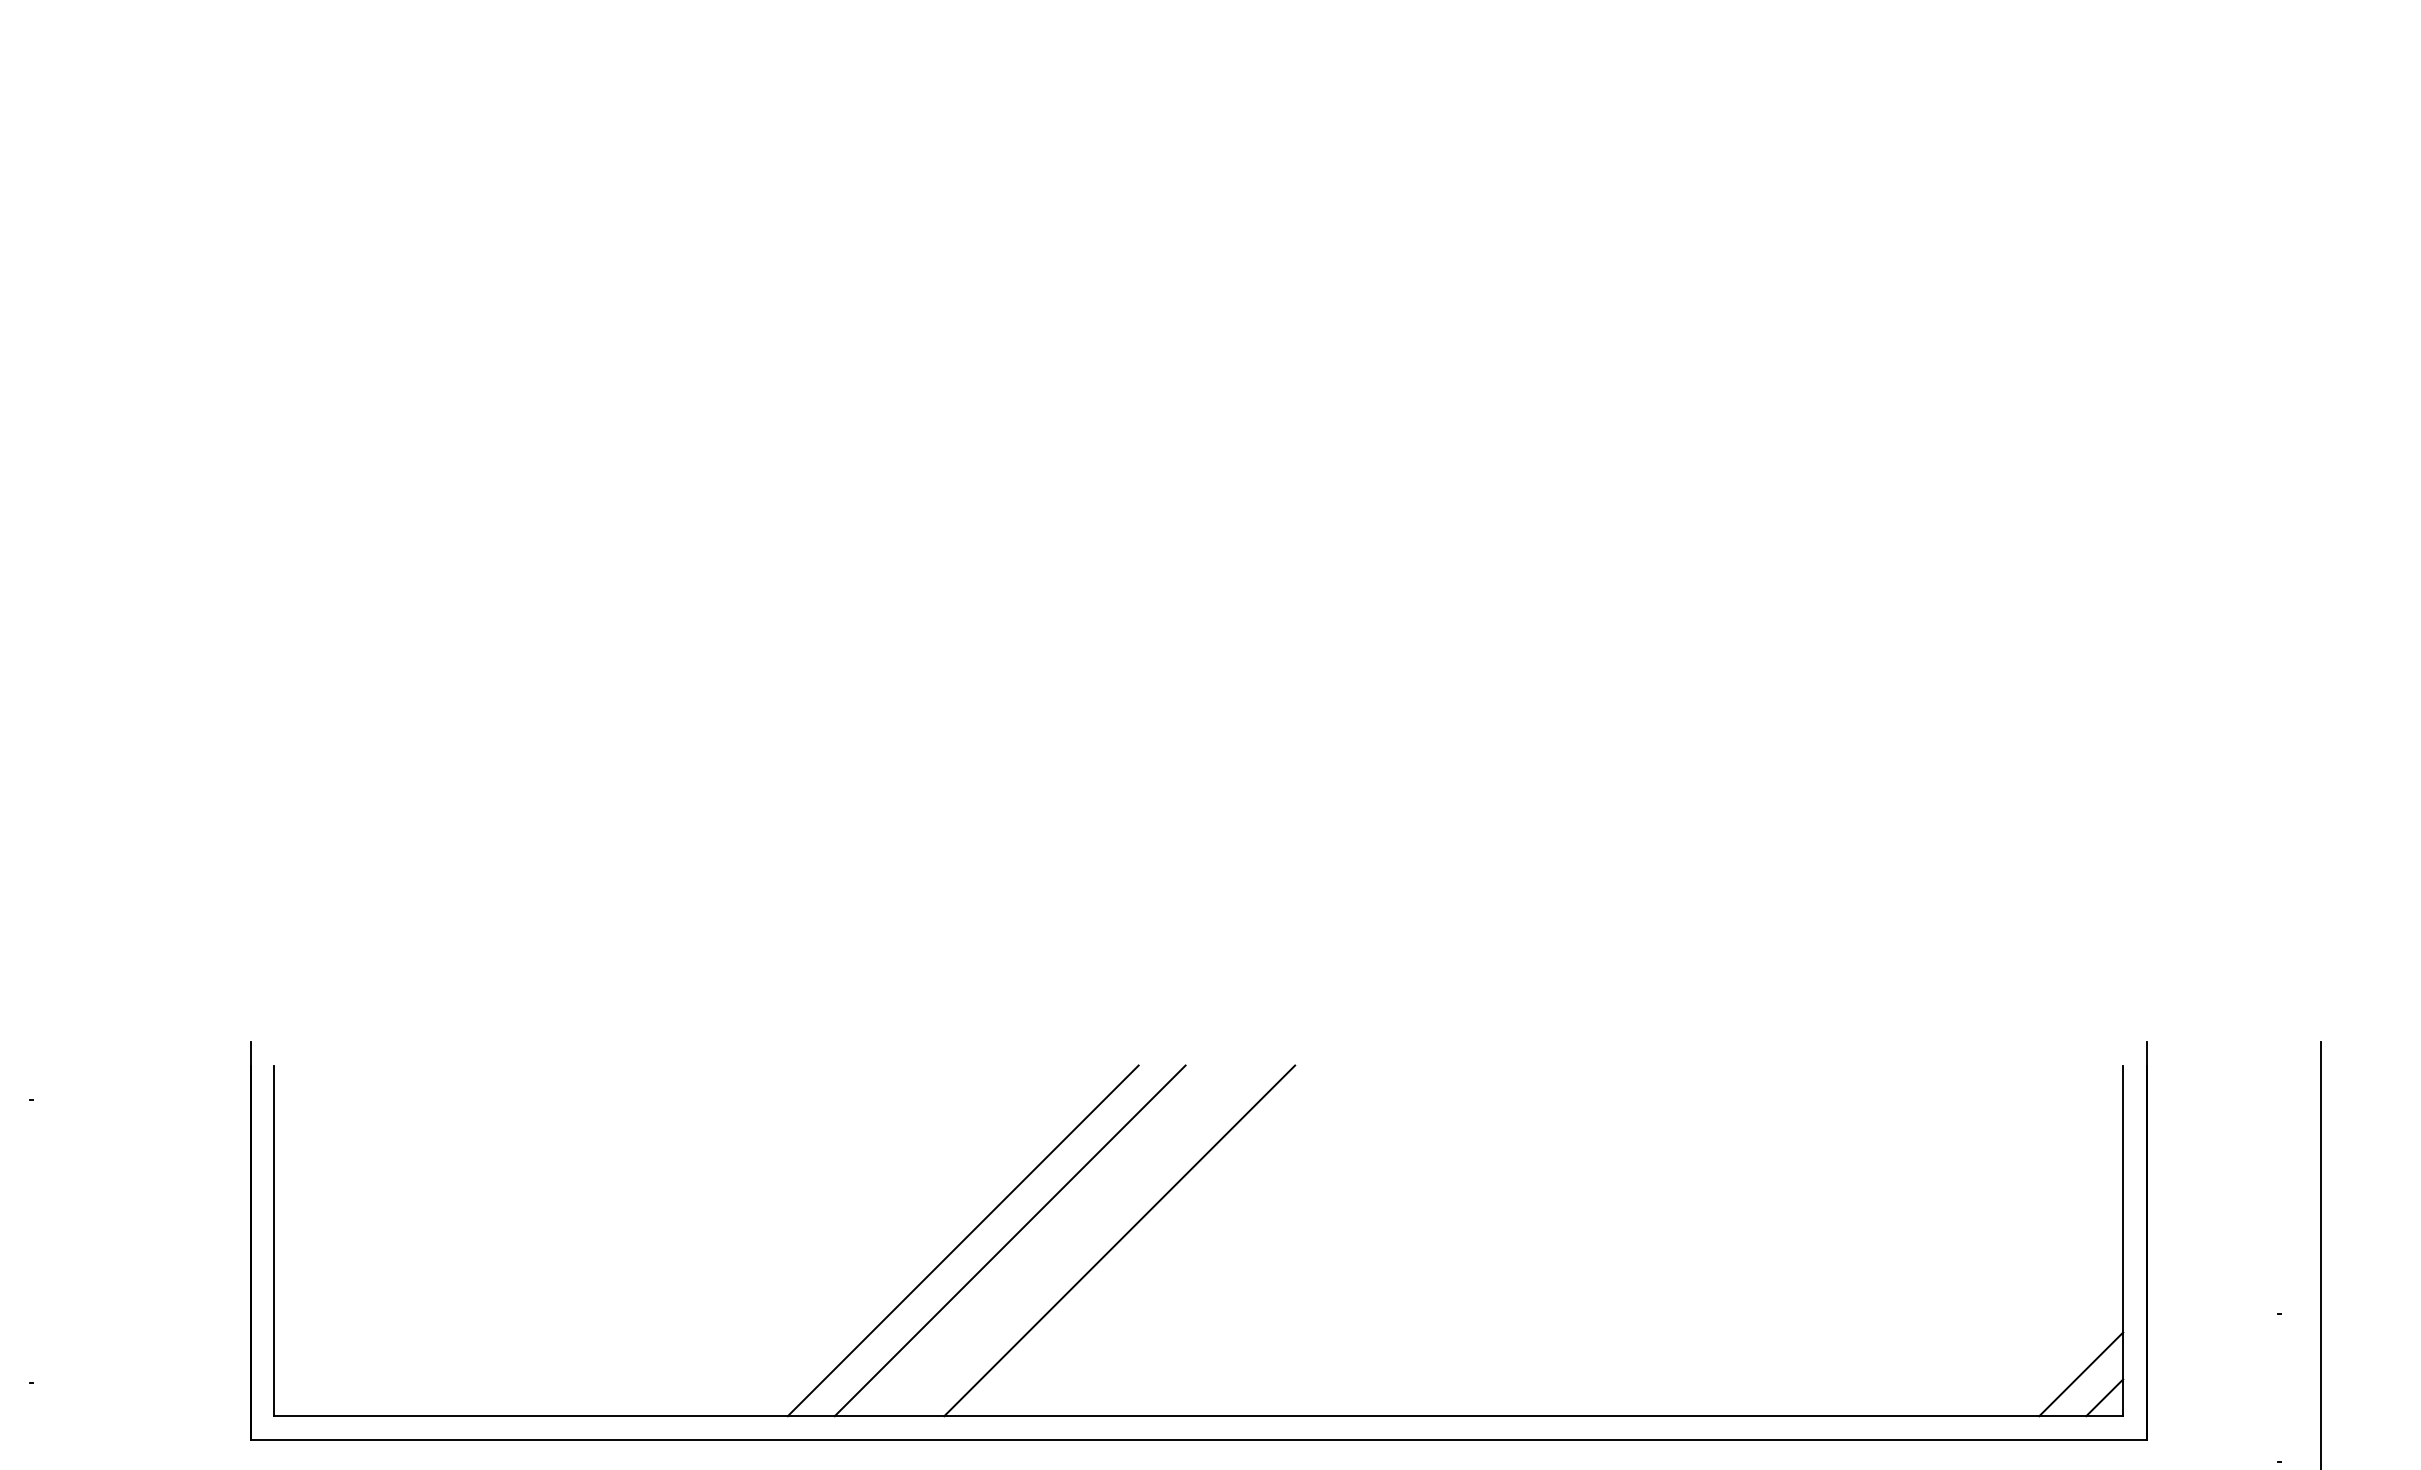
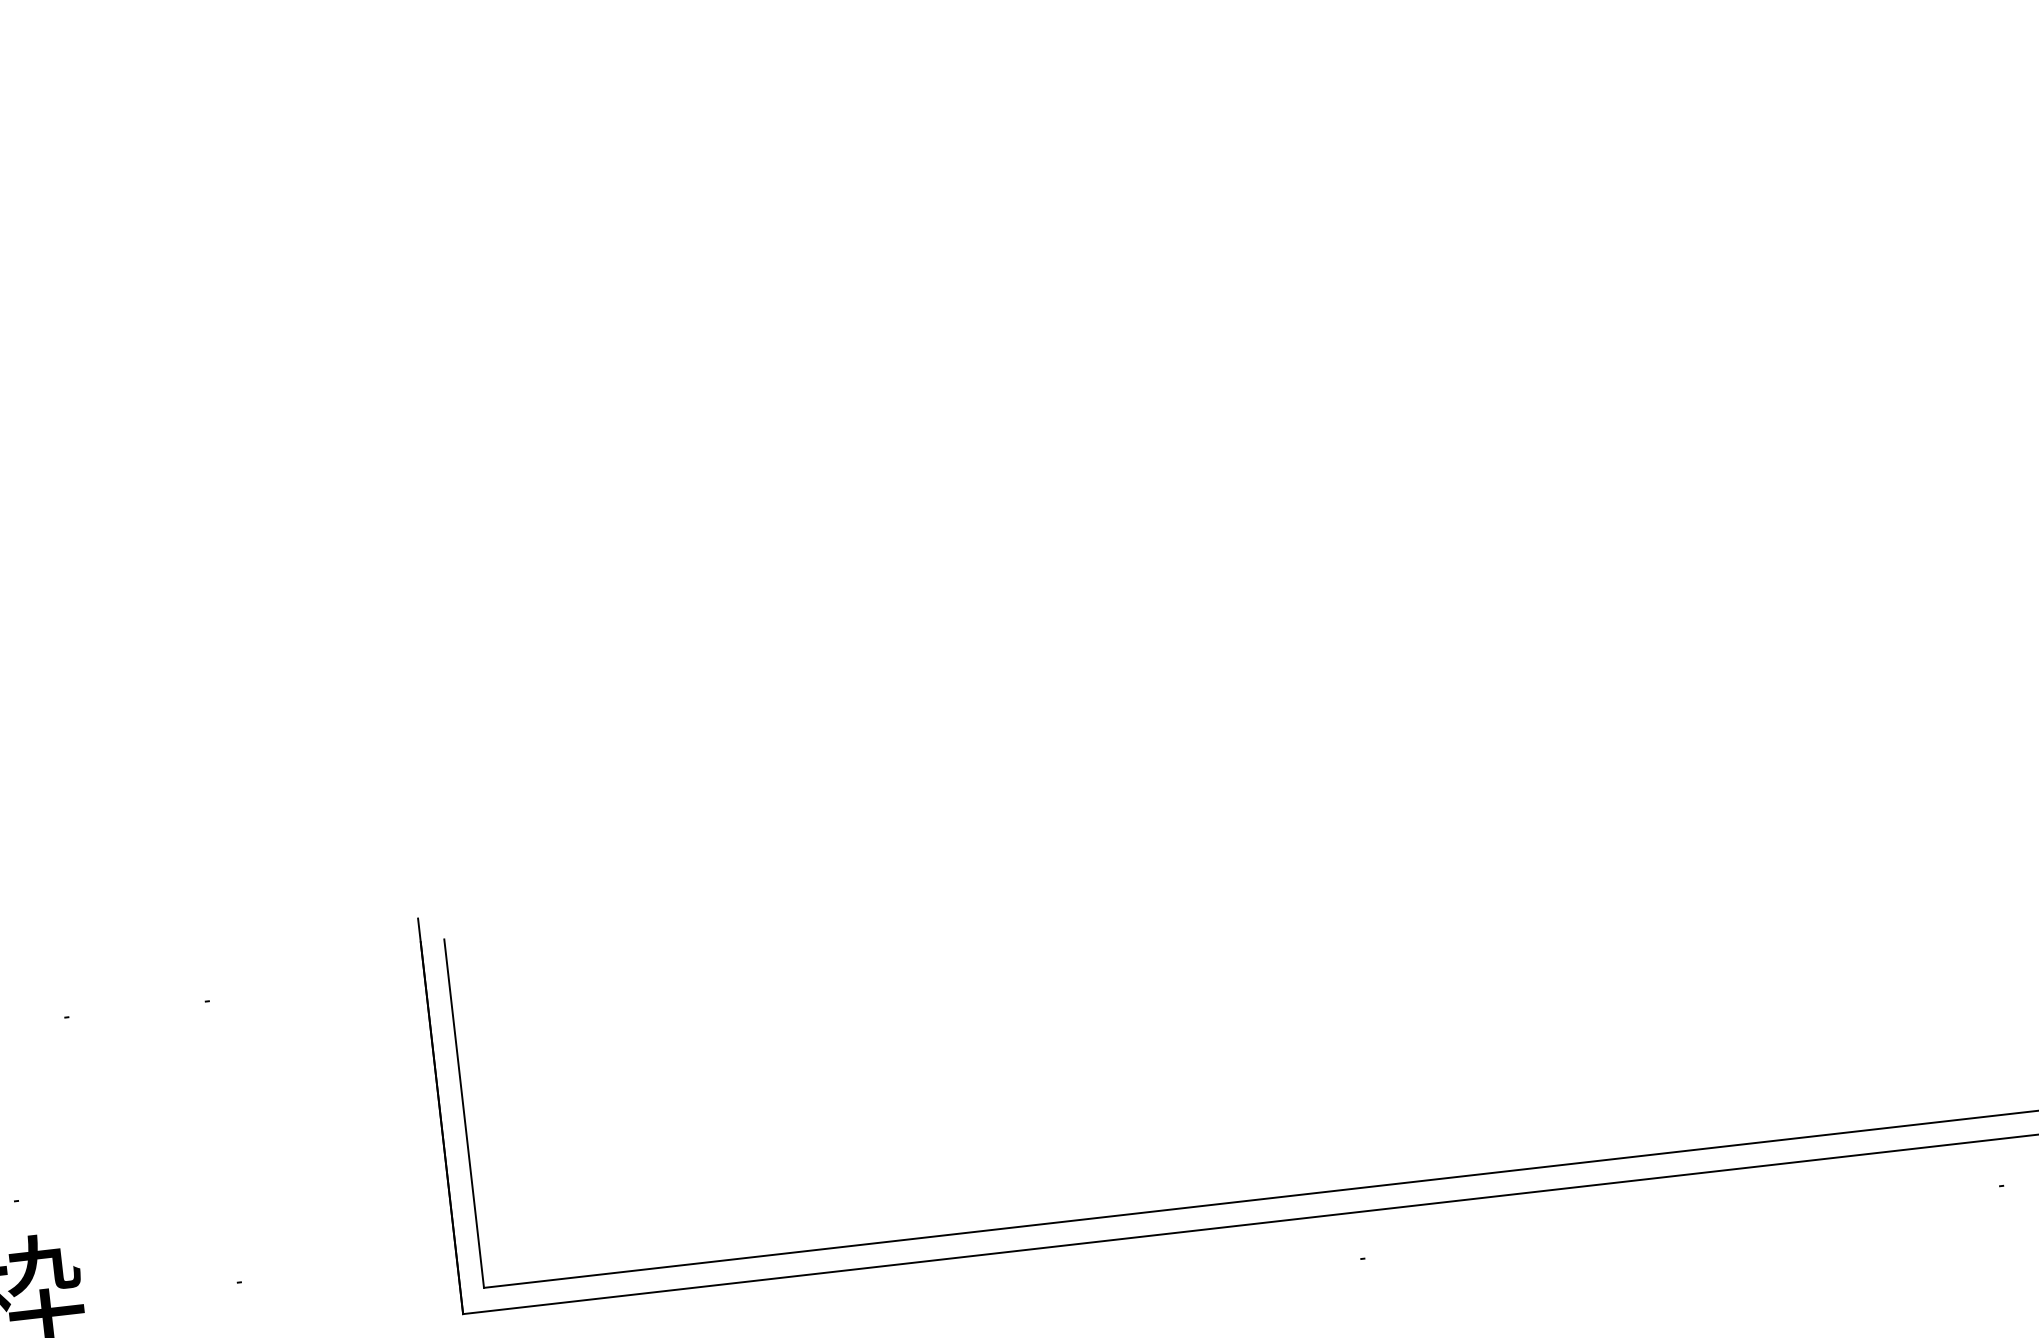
line: (962, 1240) -> (1147, 1035), removed
line: (1009, 1240) -> (1194, 1030), removed
line: (1119, 1240) -> (1303, 1017), removed

